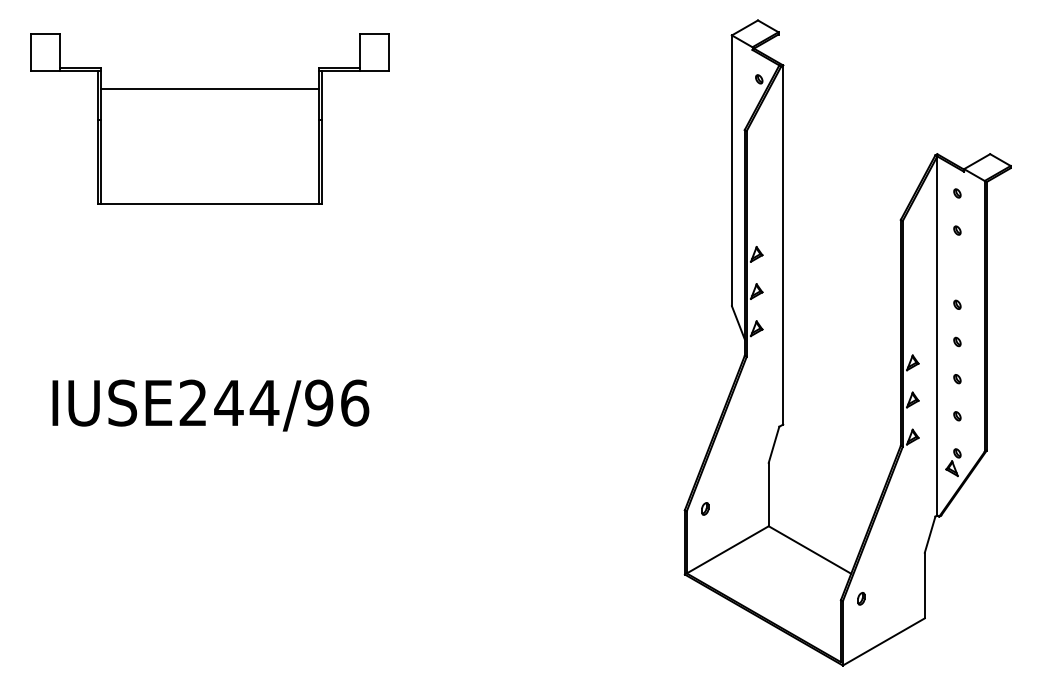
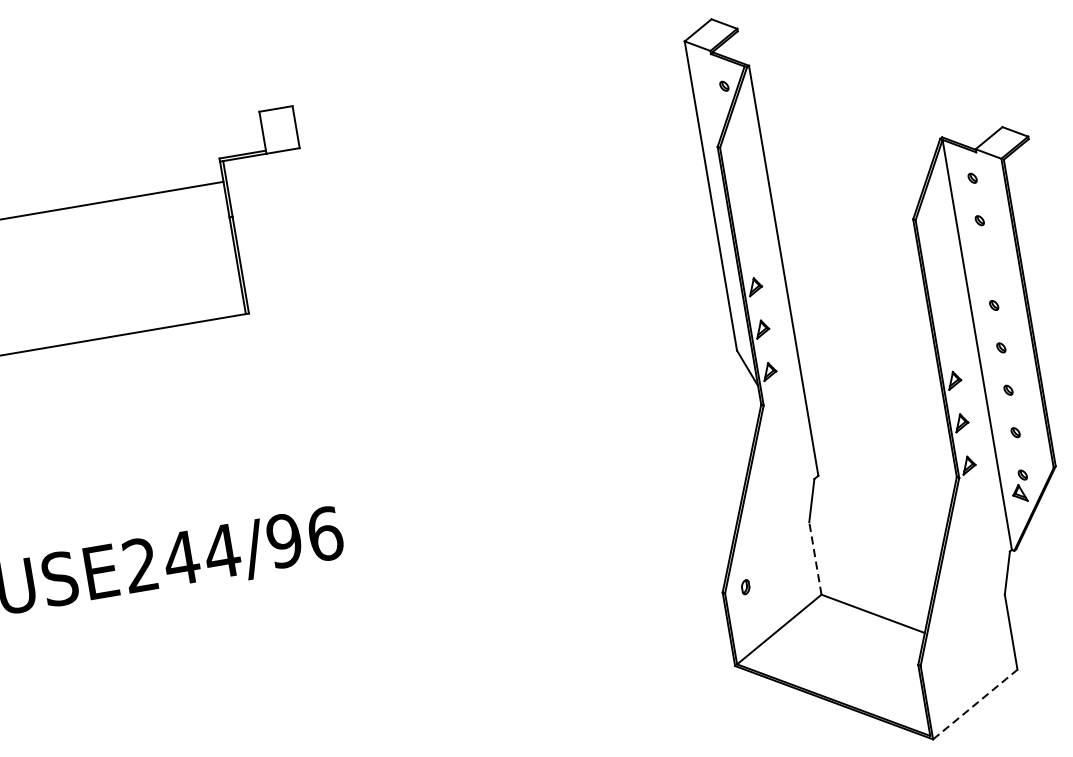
line: (768, 494) -> (815, 558), solid -> dashed
part: (861, 598) -> (941, 659), removed
line: (884, 641) -> (975, 703), solid -> dashed

